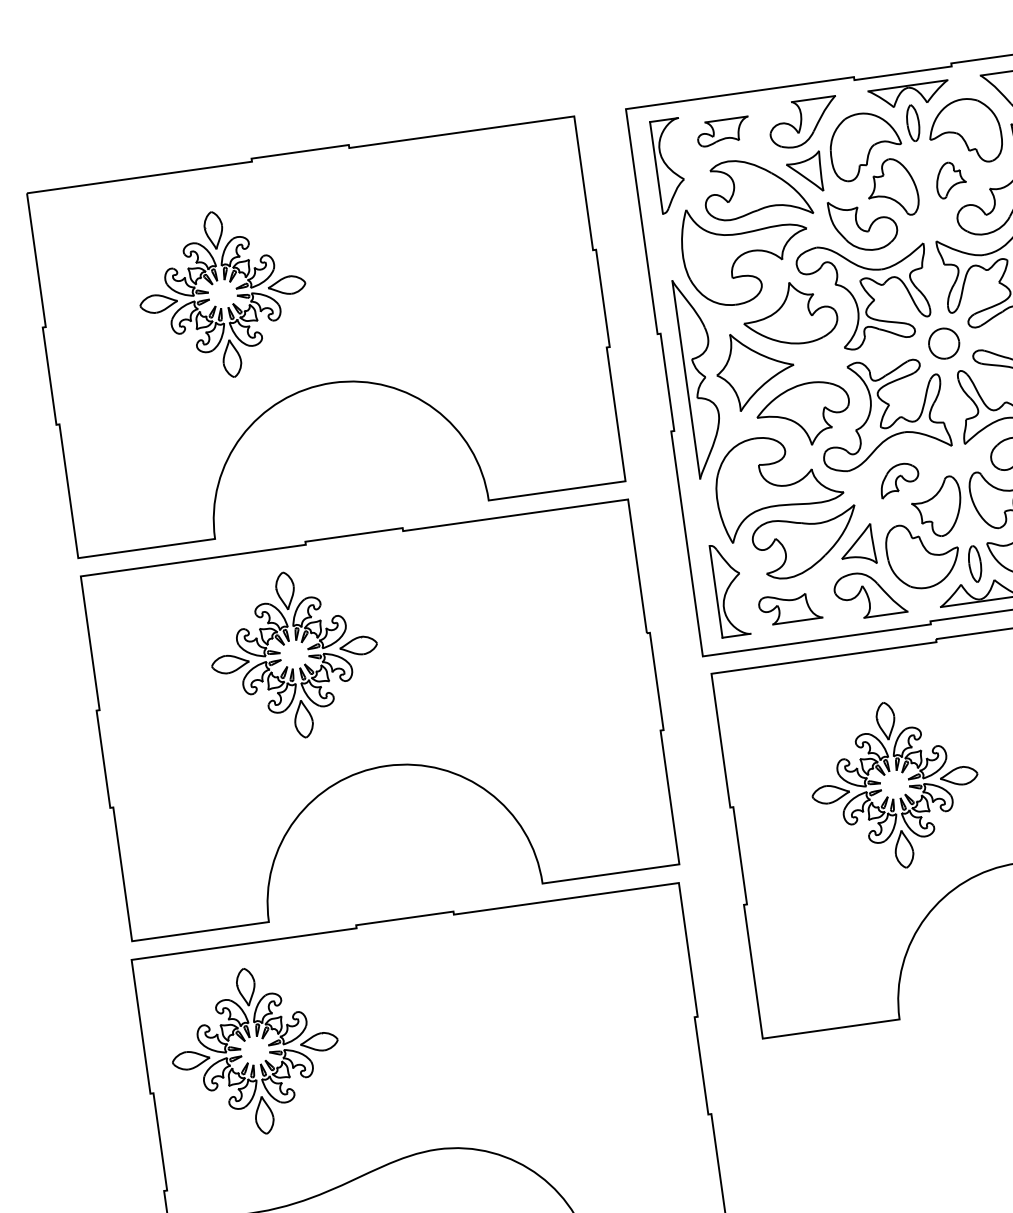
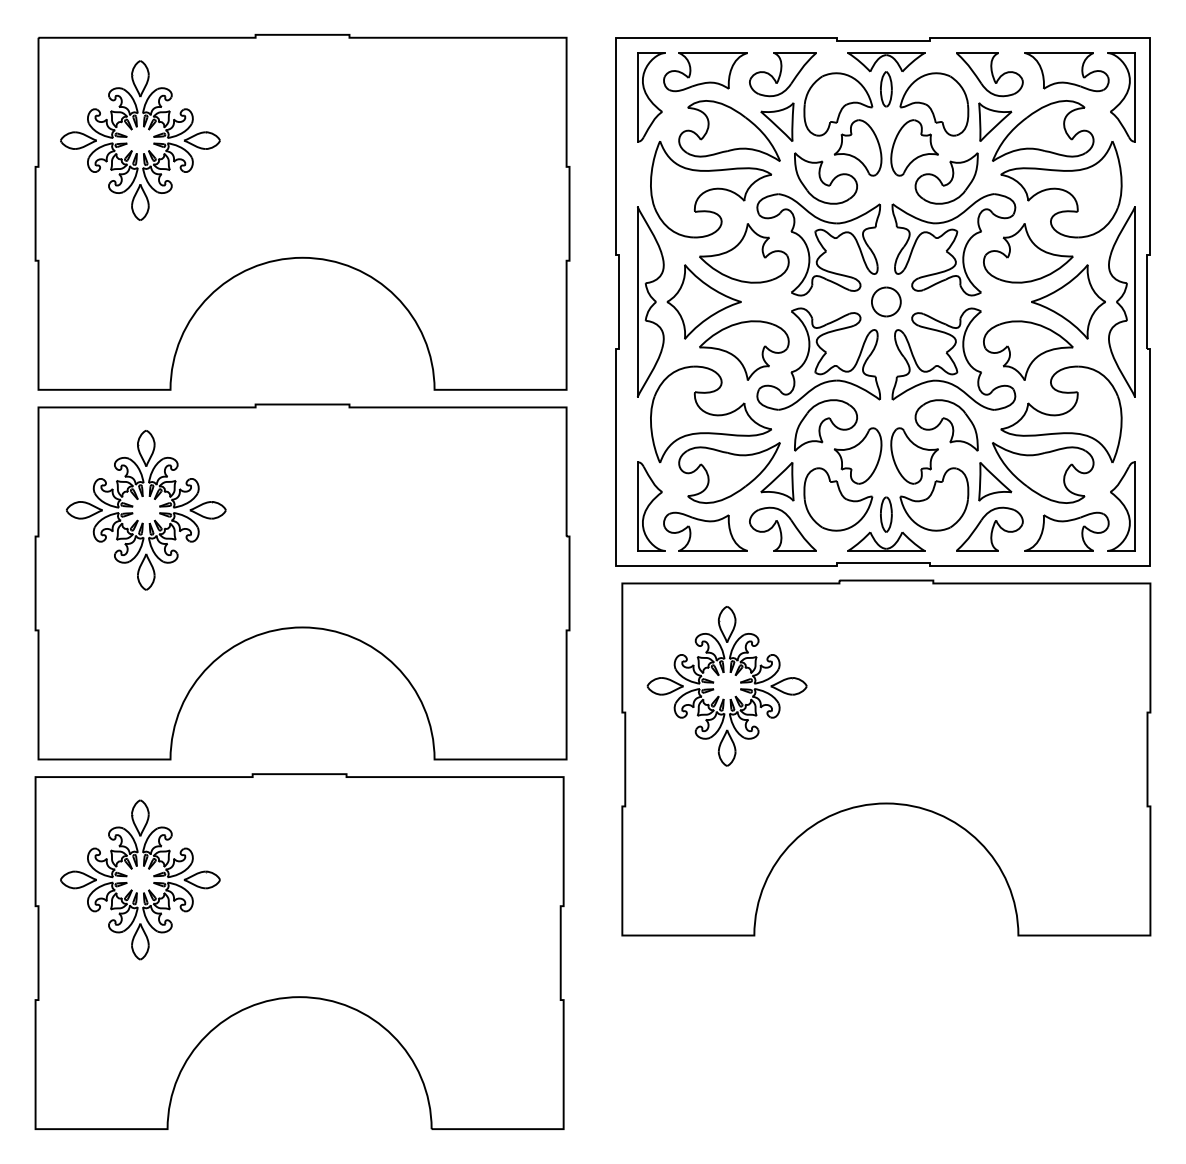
part: (723, 132) -> (705, 72), size x1.67
part: (950, 179) -> (914, 147), size x1.67
part: (216, 305) -> (132, 150), moved
part: (899, 480) -> (825, 425), size x1.67
part: (790, 607) -> (705, 531), size x1.43
part: (303, 664) -> (153, 520), moved
part: (887, 796) -> (718, 695), moved

